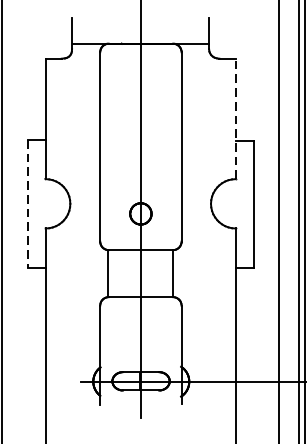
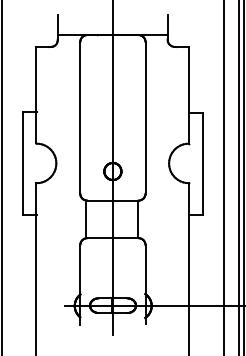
line: (235, 117) -> (188, 94), dashed -> solid
line: (28, 203) -> (22, 163), dashed -> solid

